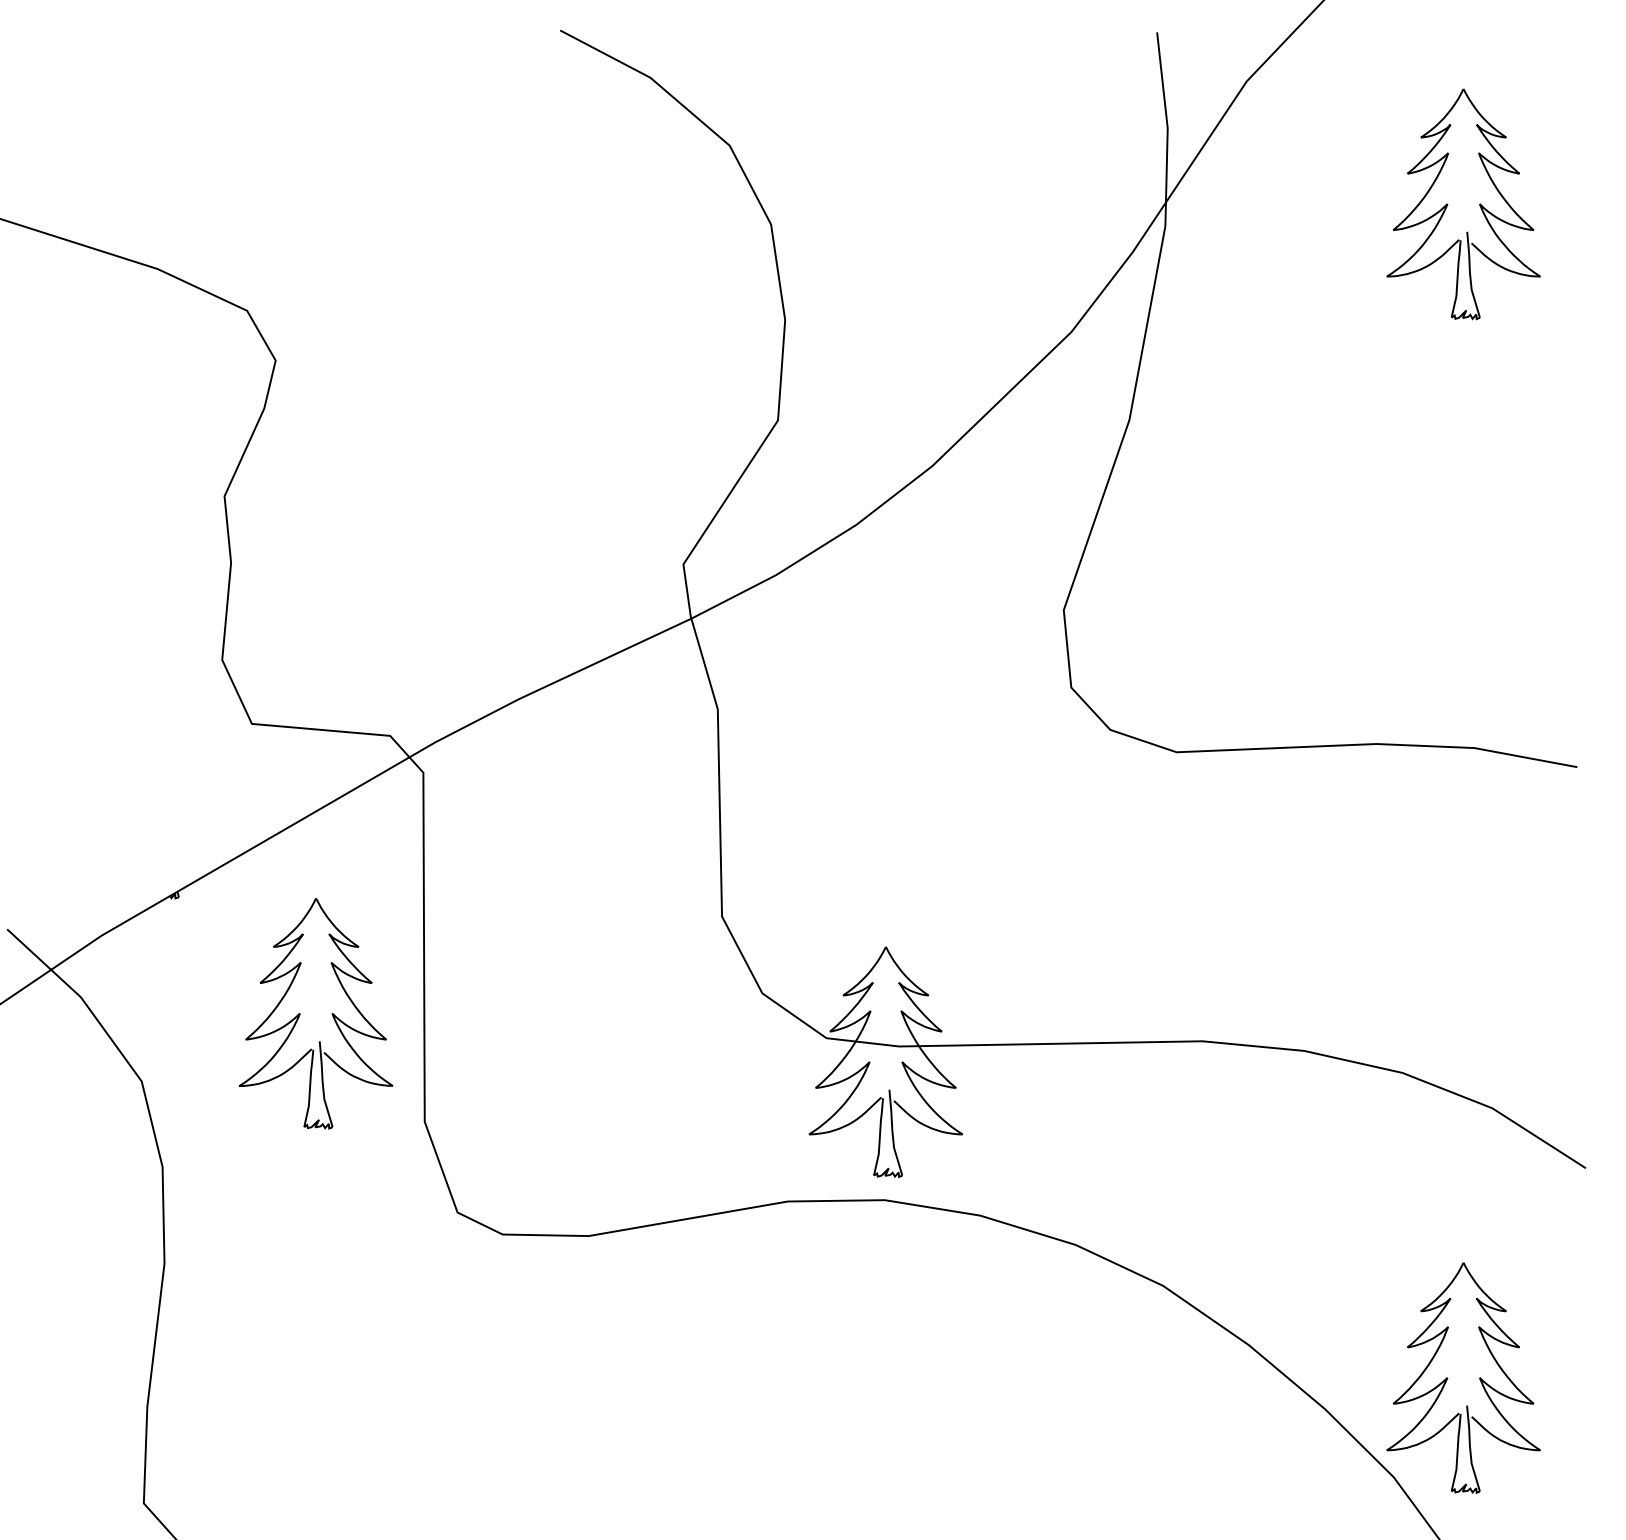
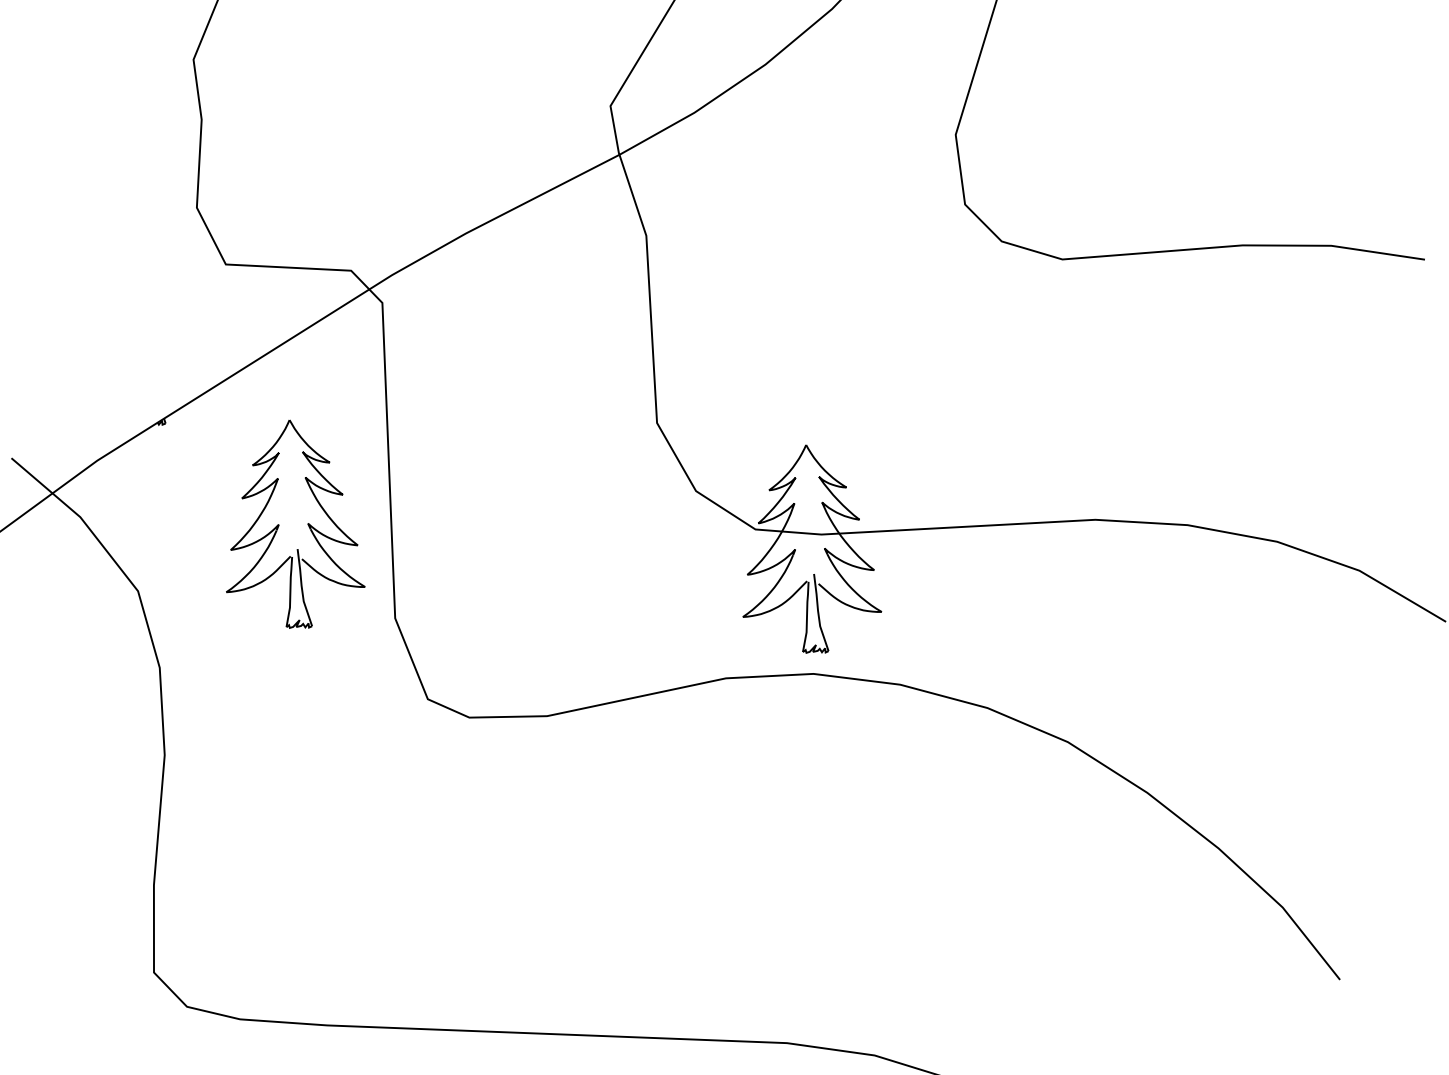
part: (1448, 1378) -> (1328, 816), removed

